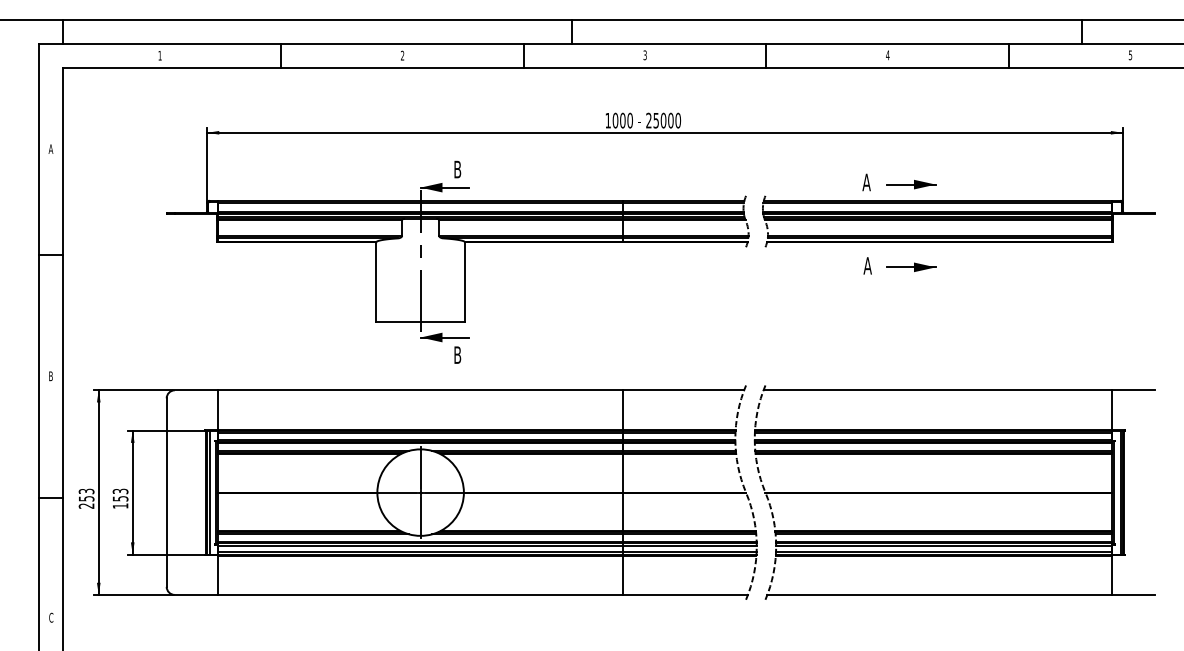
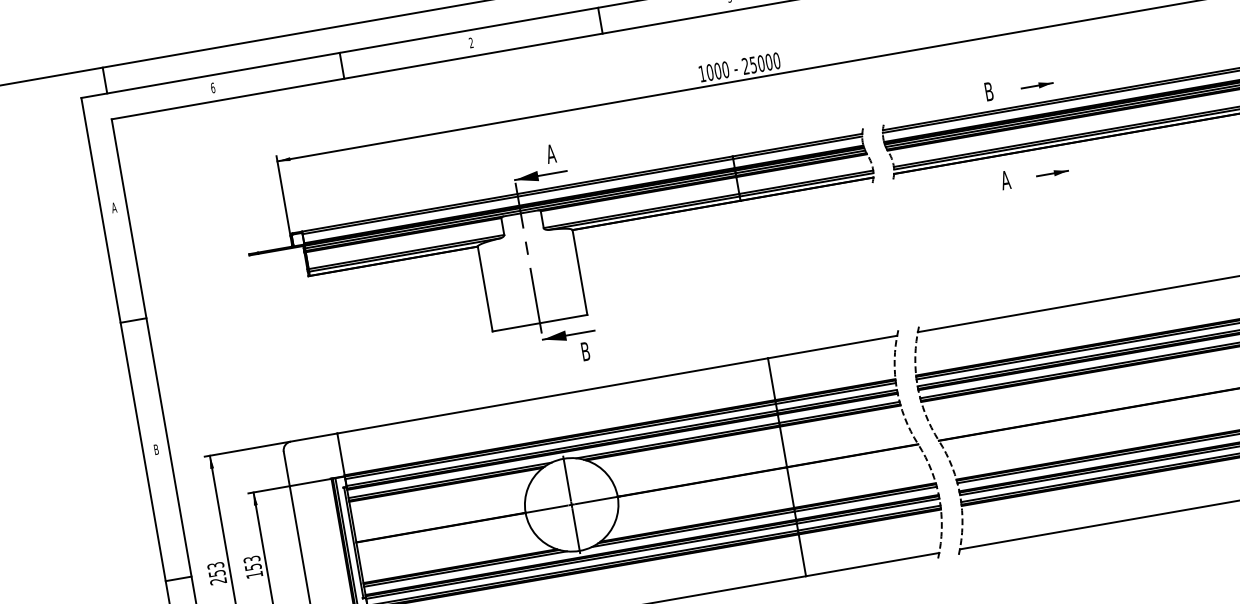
text: (159, 55) -> (212, 87), 1 -> 6
text: (457, 169) -> (550, 153), B -> A
text: (866, 182) -> (988, 91), A -> B
part: (911, 184) -> (1037, 85), size x0.6
part: (911, 266) -> (1052, 172), size x0.6

